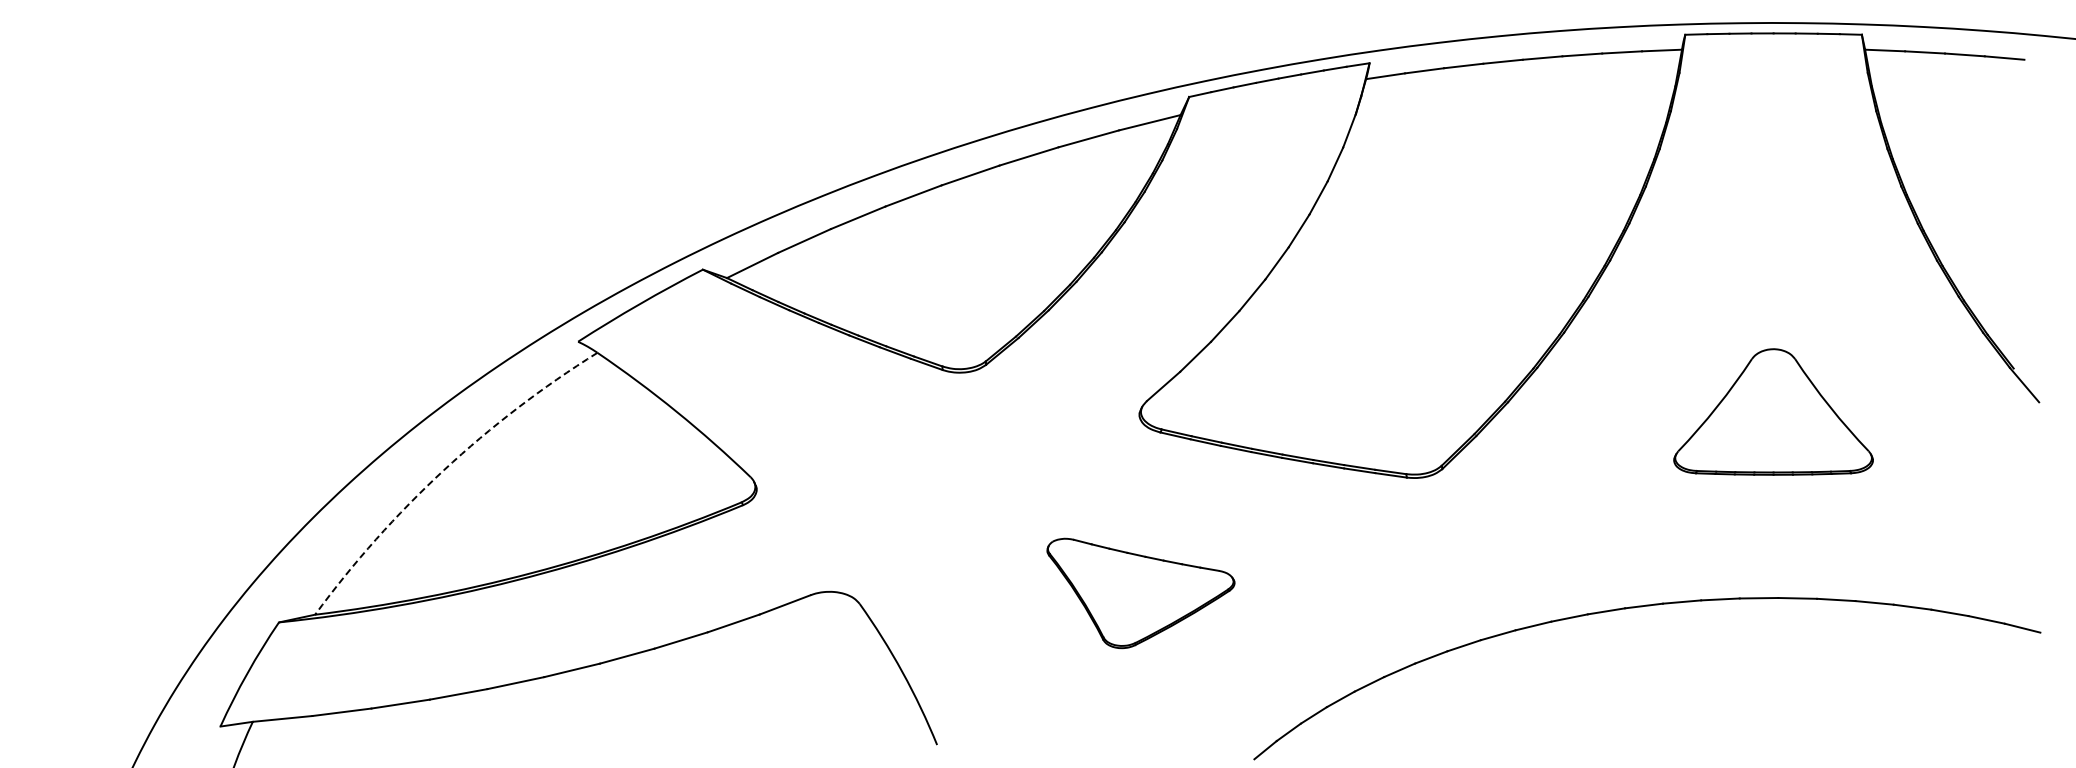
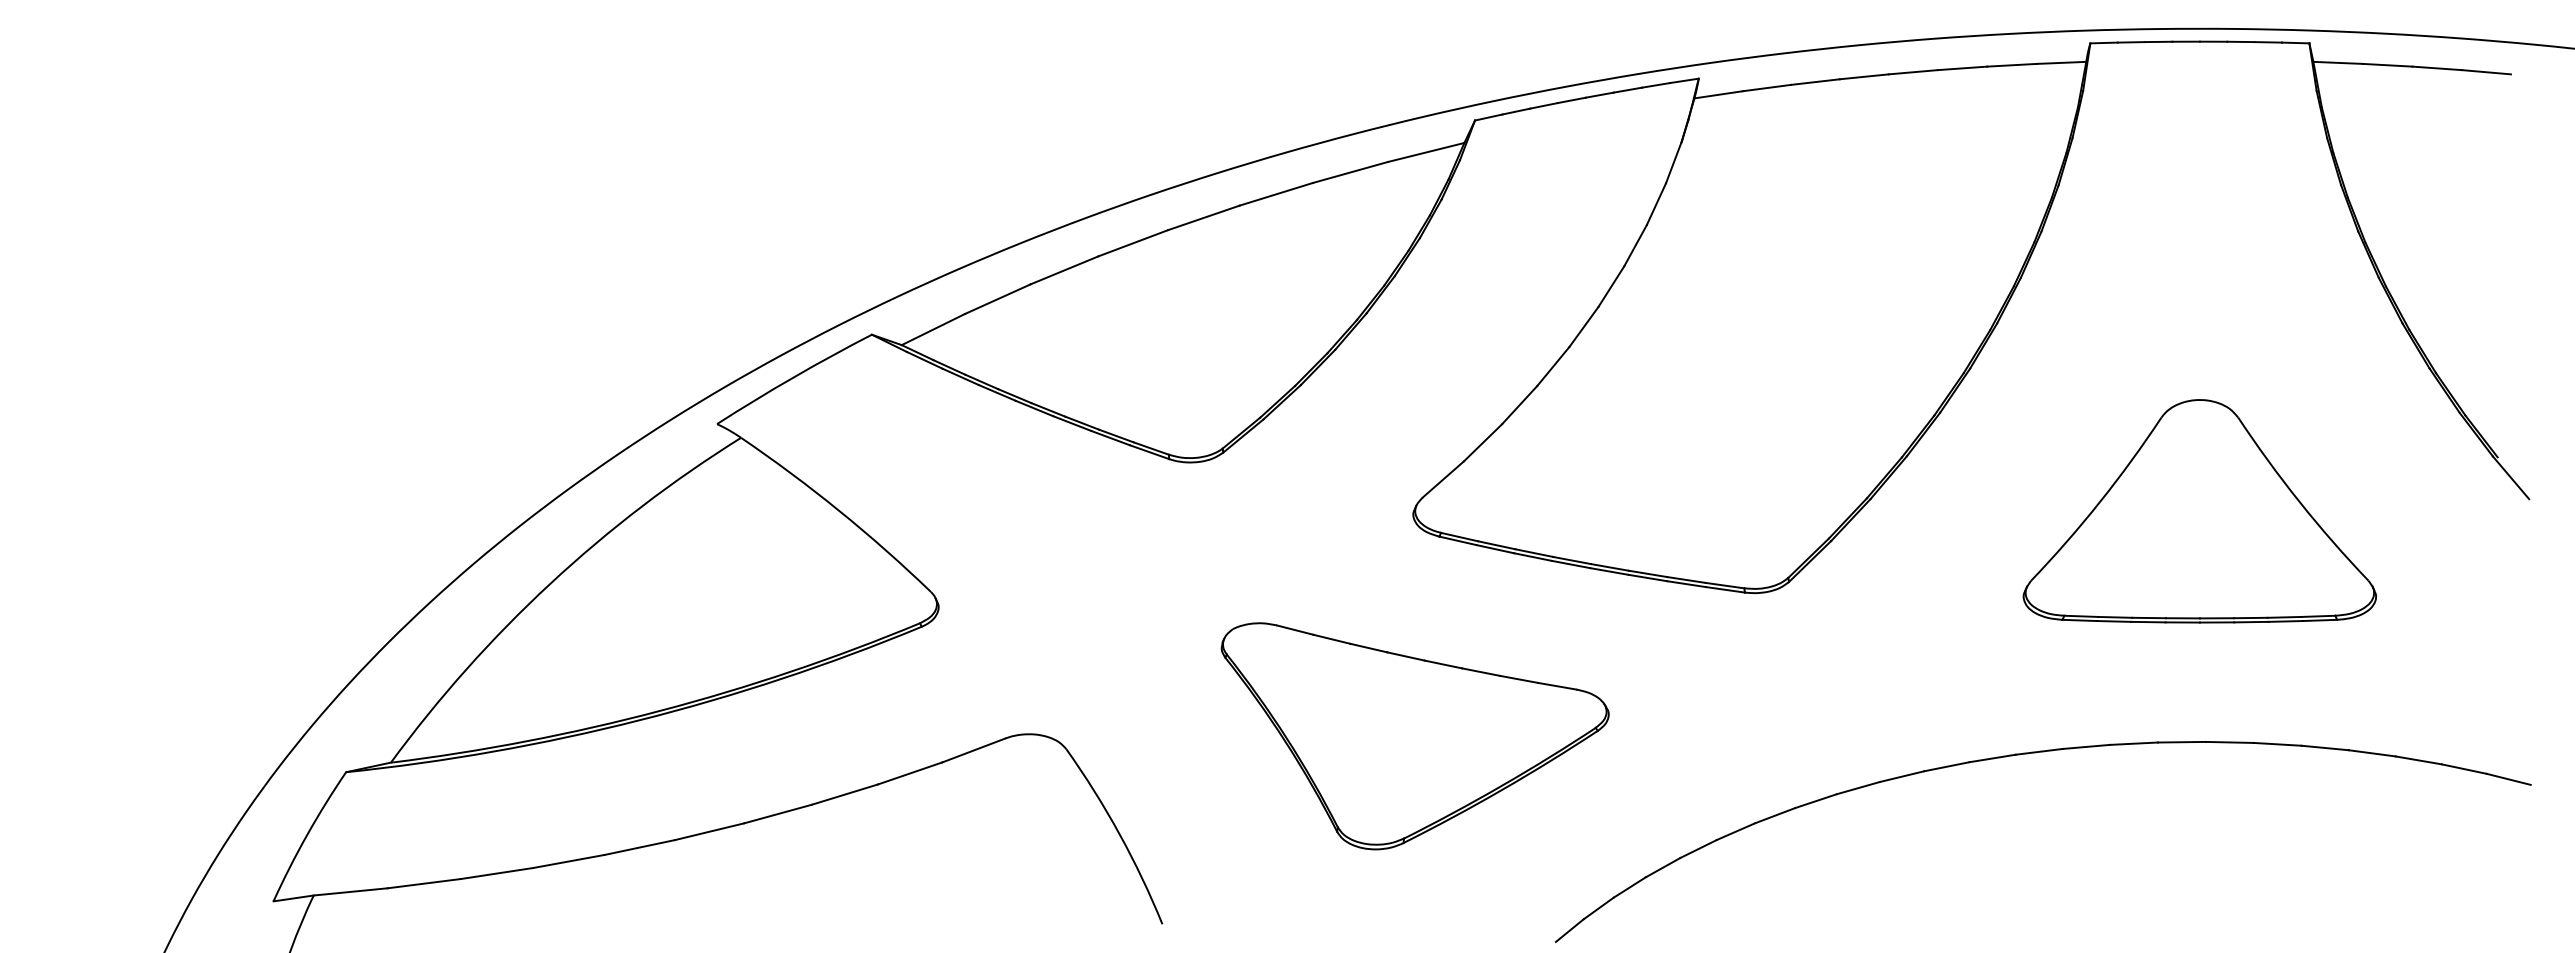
part: (1773, 411) -> (2199, 510), size x1.43
arc: (443, 470) -> (550, 583), dashed -> solid
part: (1140, 593) -> (1414, 736), size x1.67

